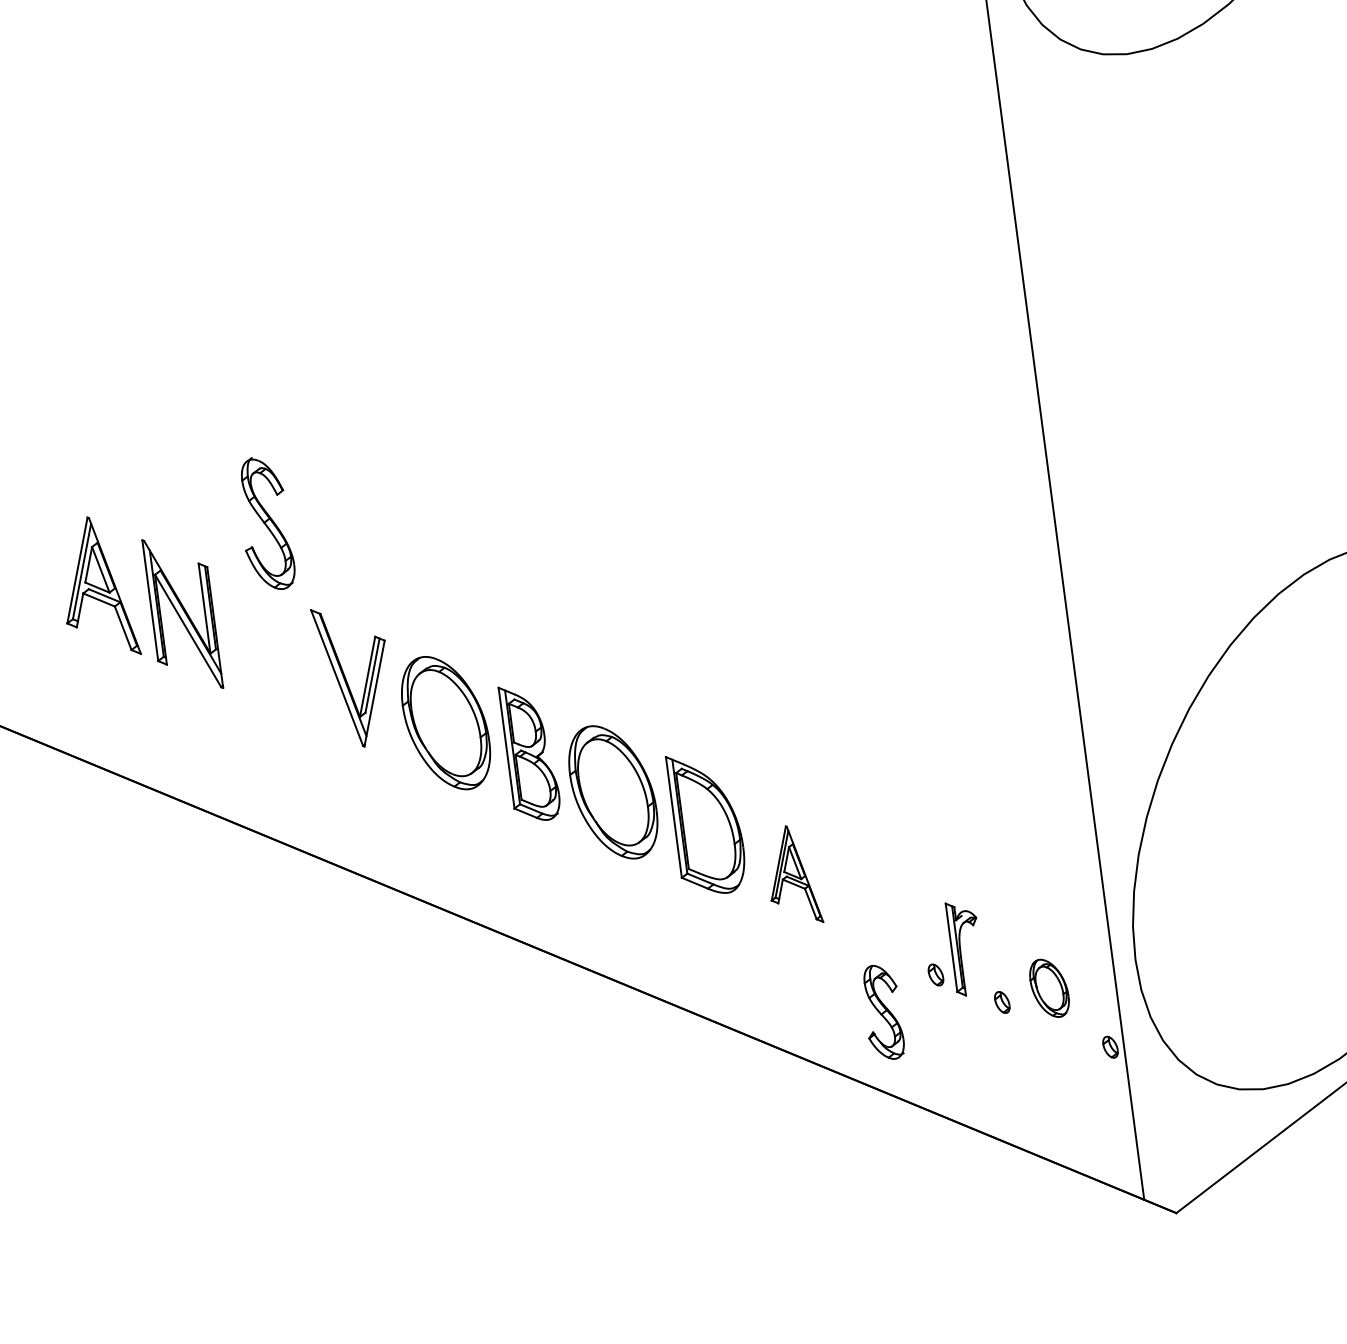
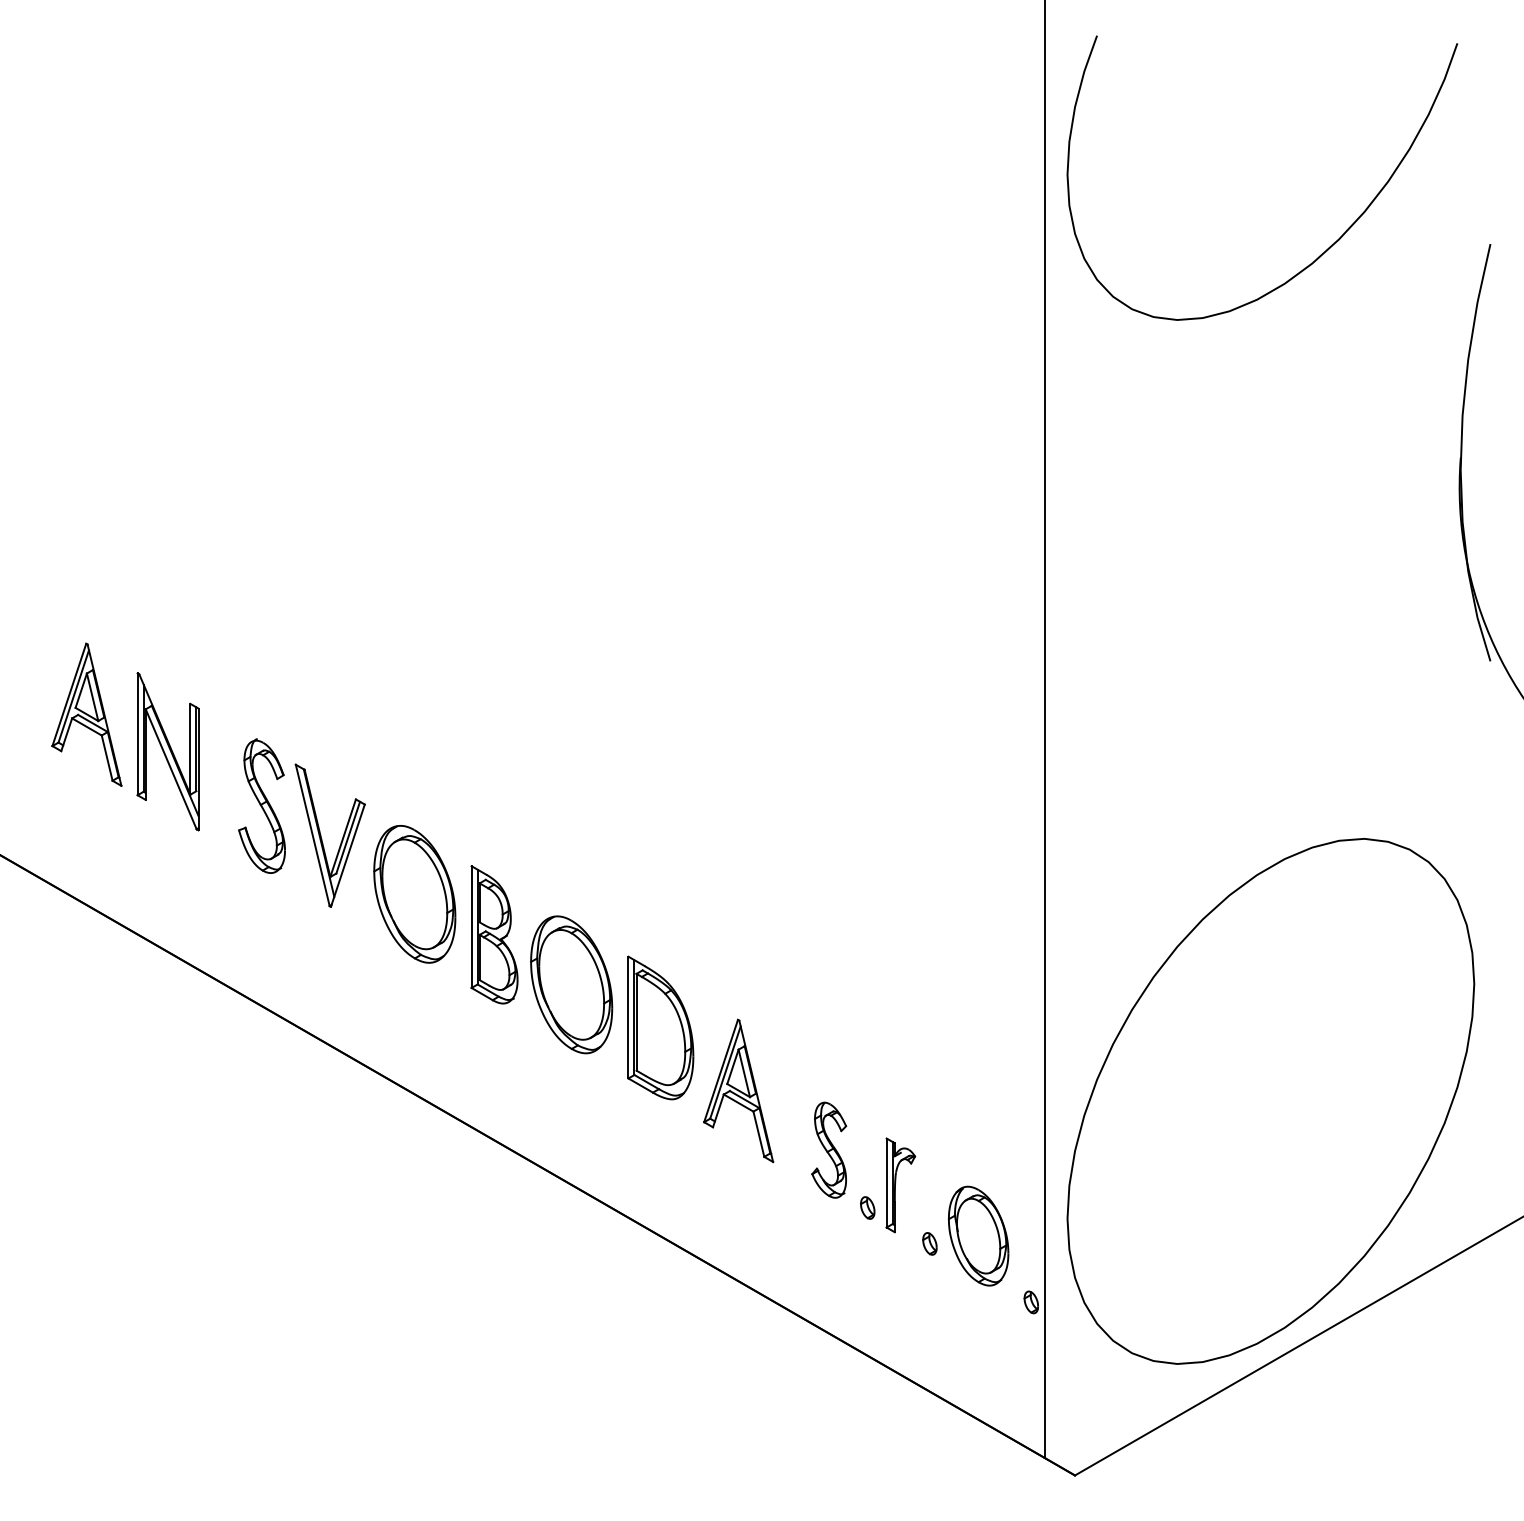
part: (265, 523) -> (261, 805), moved
part: (792, 875) -> (738, 1090), size x1.43
part: (1049, 987) -> (978, 1235), size x1.67
part: (883, 1011) -> (829, 1149), moved

